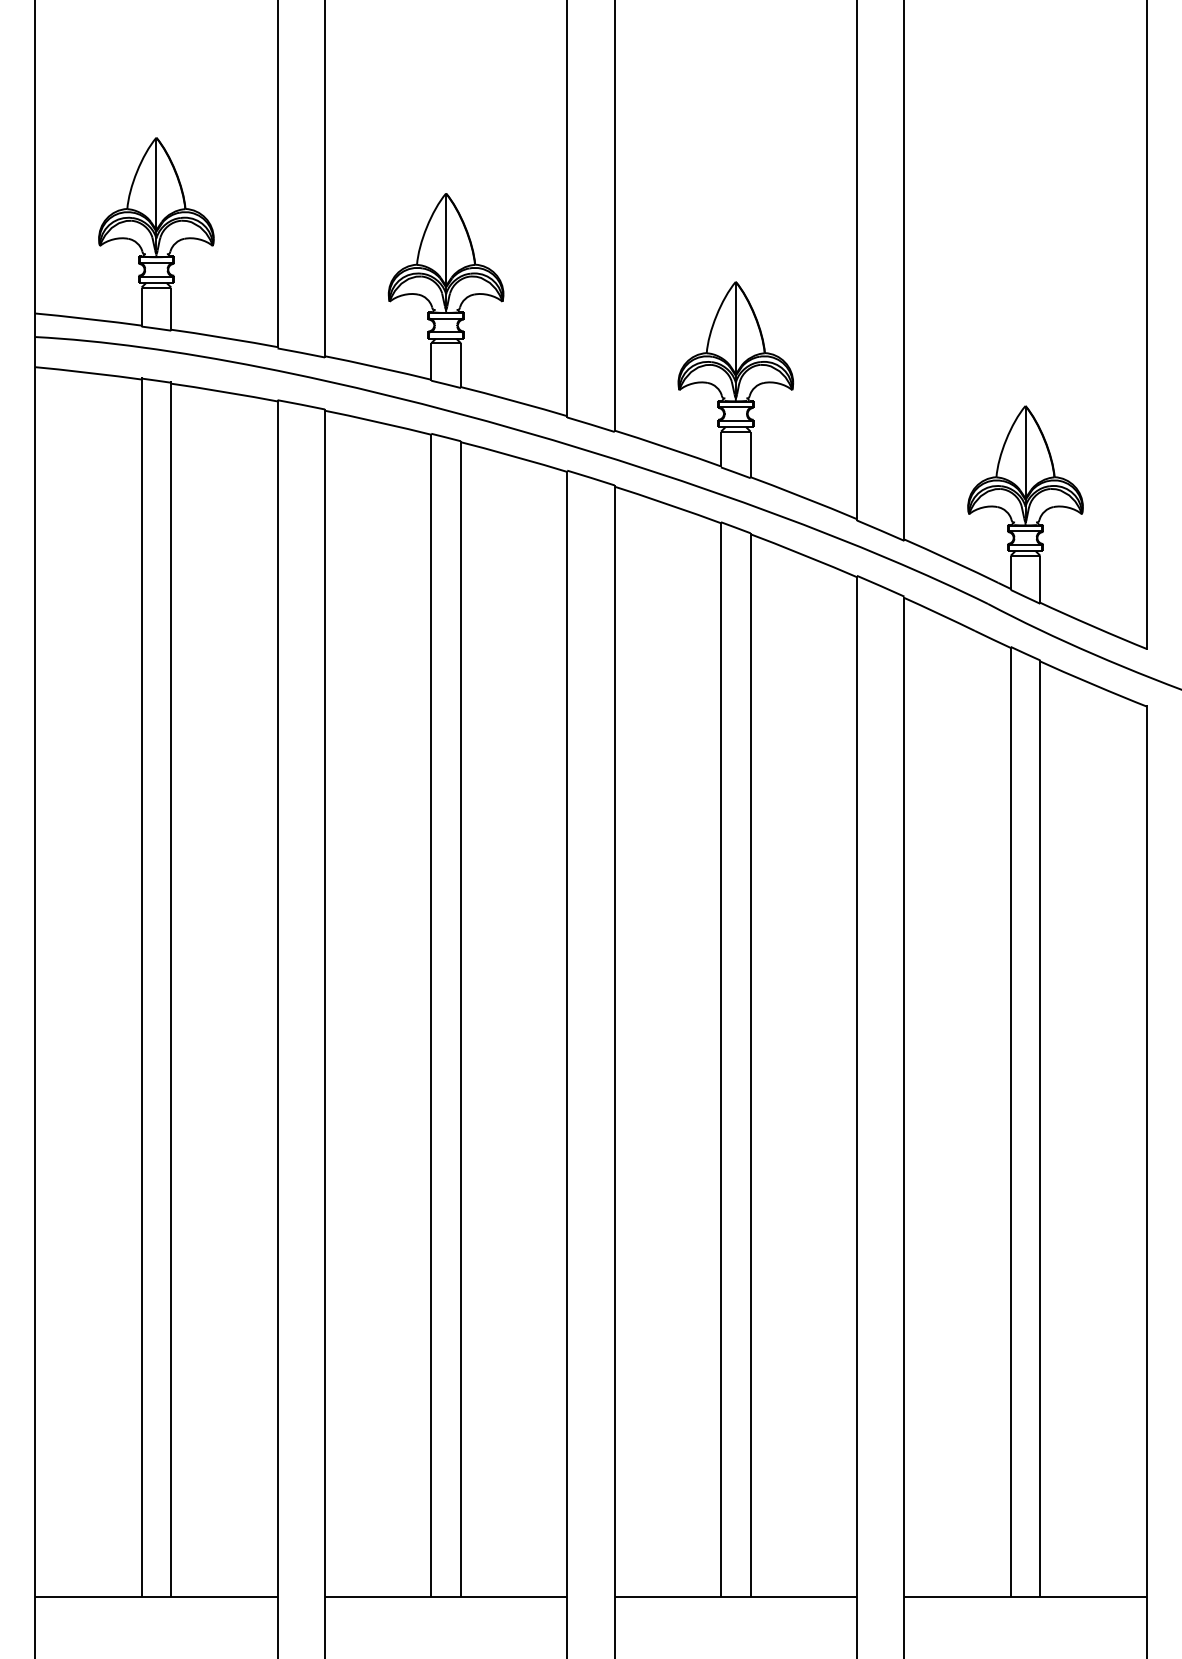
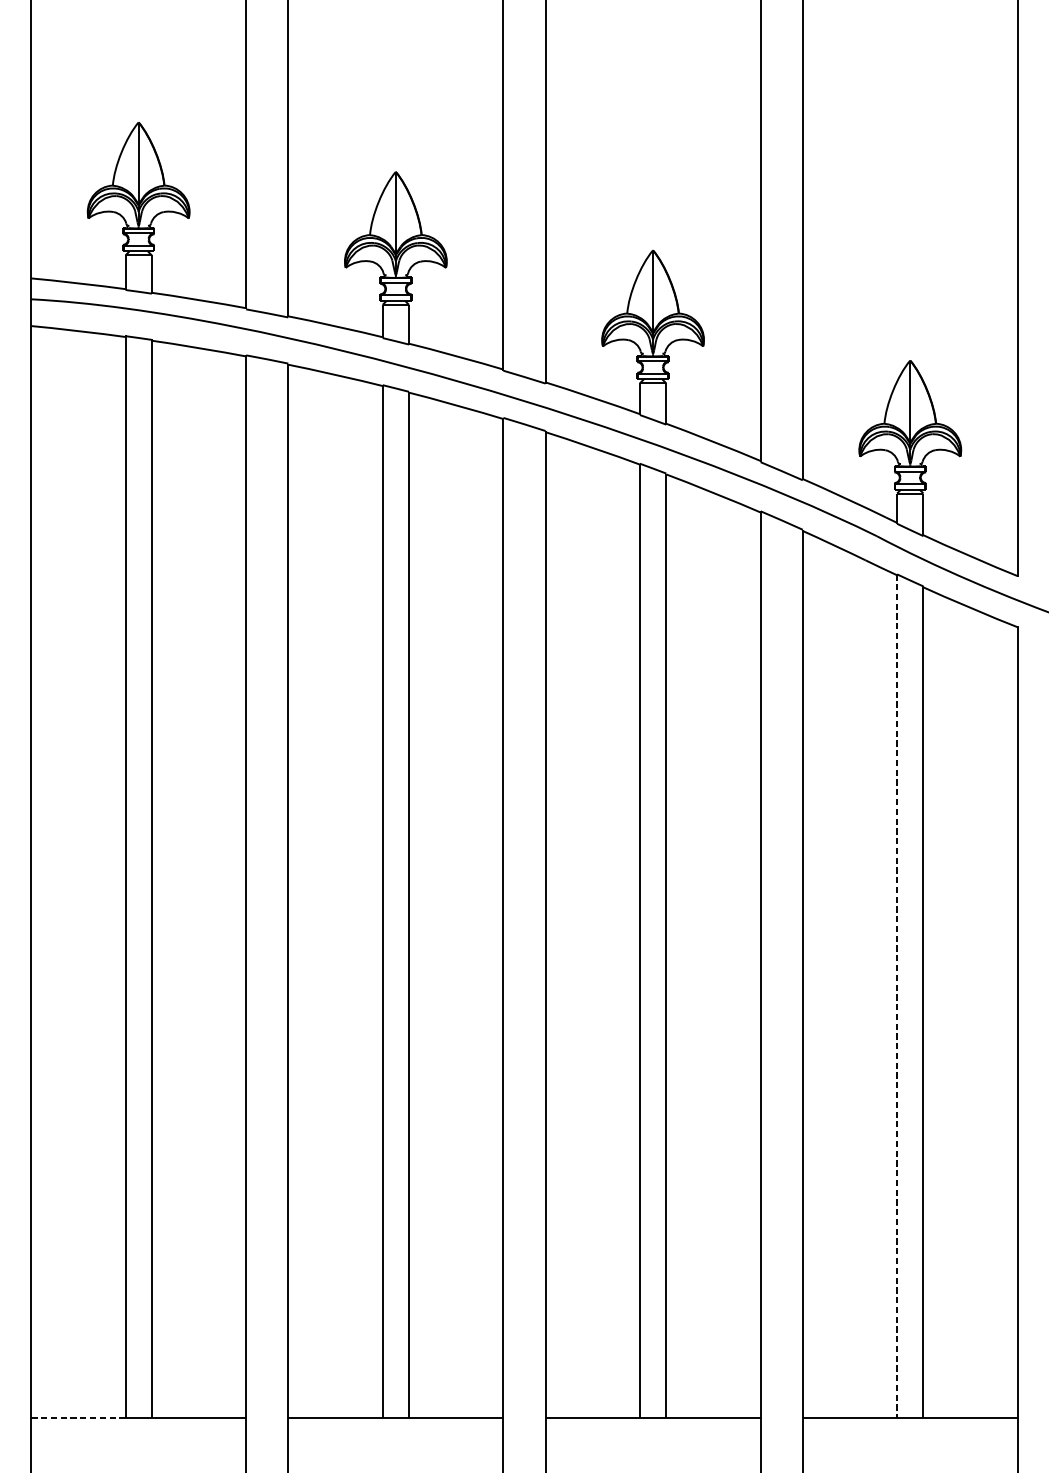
line: (1010, 1122) -> (896, 996), solid -> dashed
line: (87, 1597) -> (77, 1418), solid -> dashed

